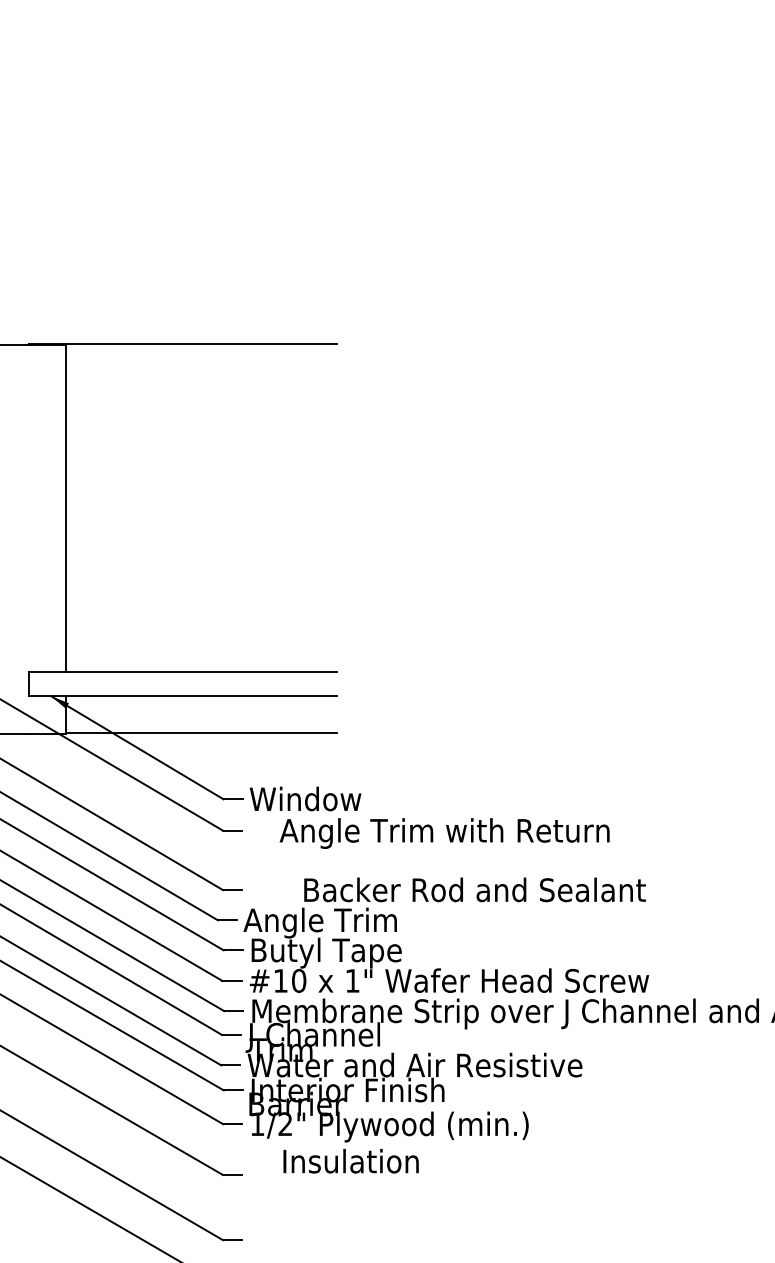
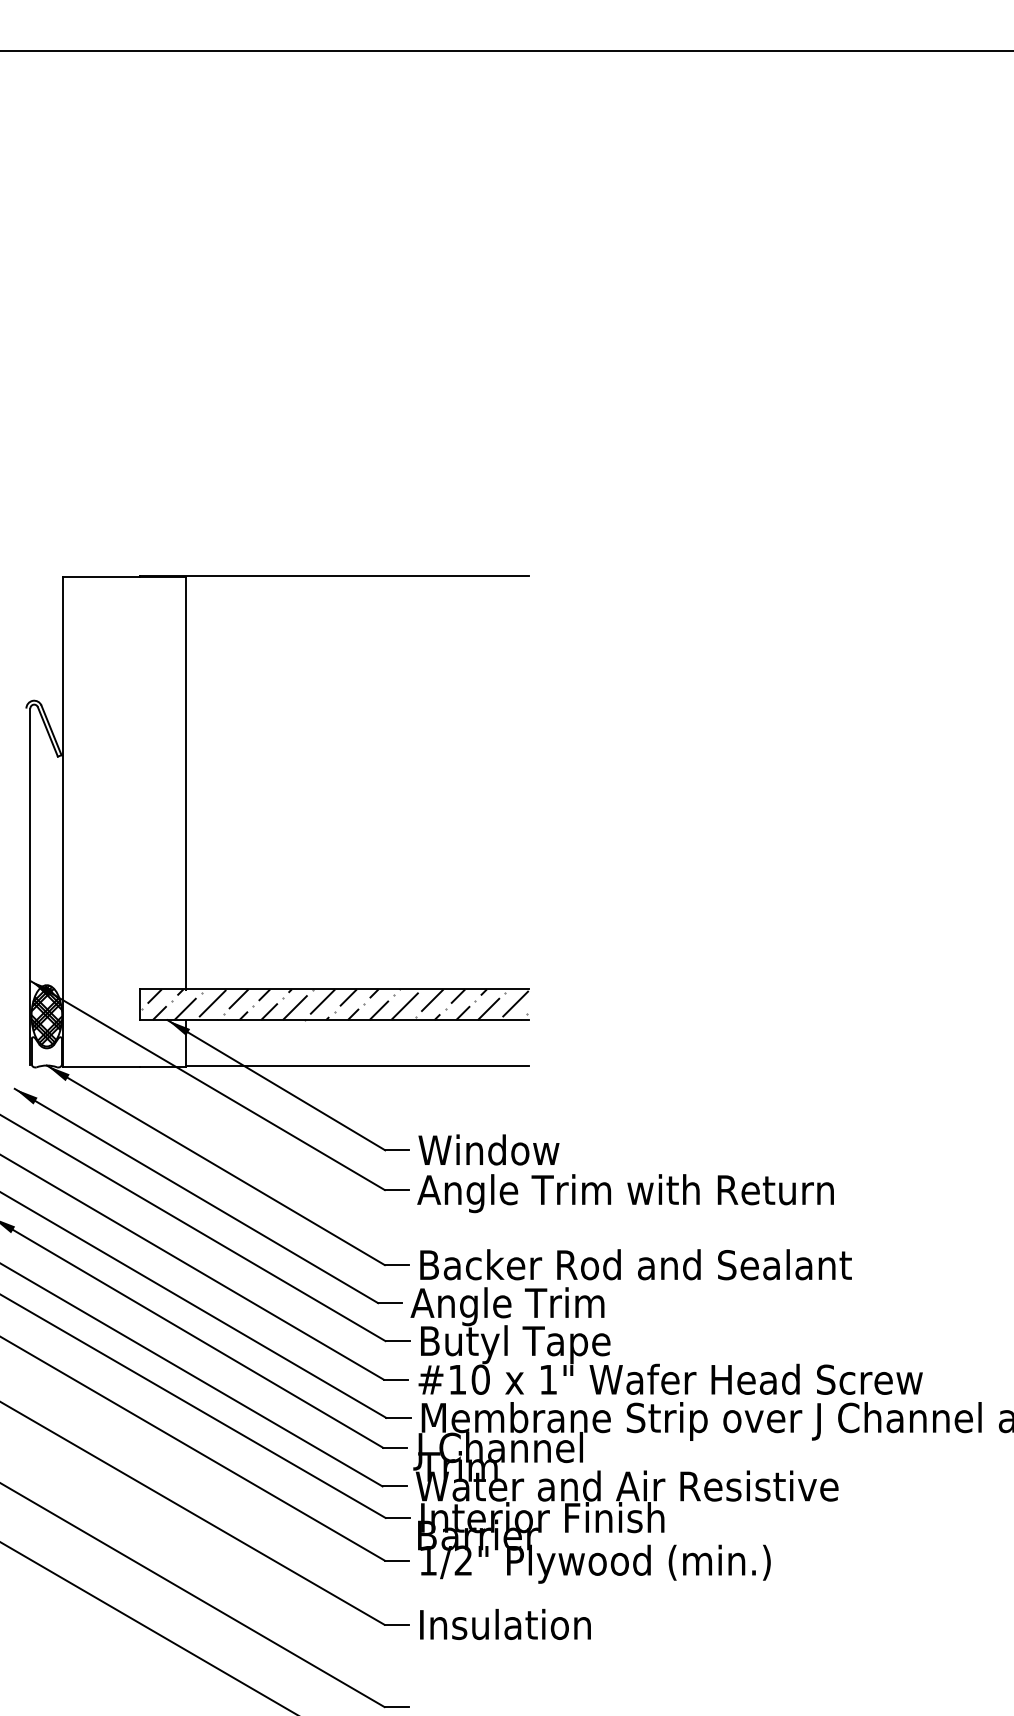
hatch: (183, 683) -> (334, 1004), added
text: (444, 833) -> (625, 1193), moved
text: (474, 889) -> (635, 1264), moved
text: (351, 1161) -> (505, 1624), moved

